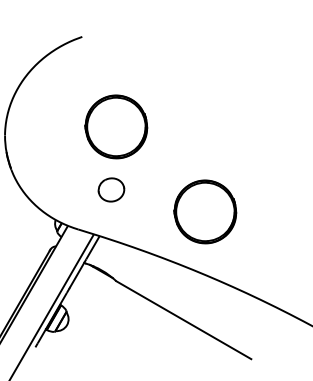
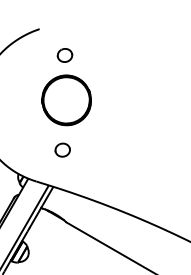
part: (114, 70) -> (65, 55), added
part: (111, 189) -> (62, 149), size x0.71
part: (205, 211) -> (137, 167), removed

